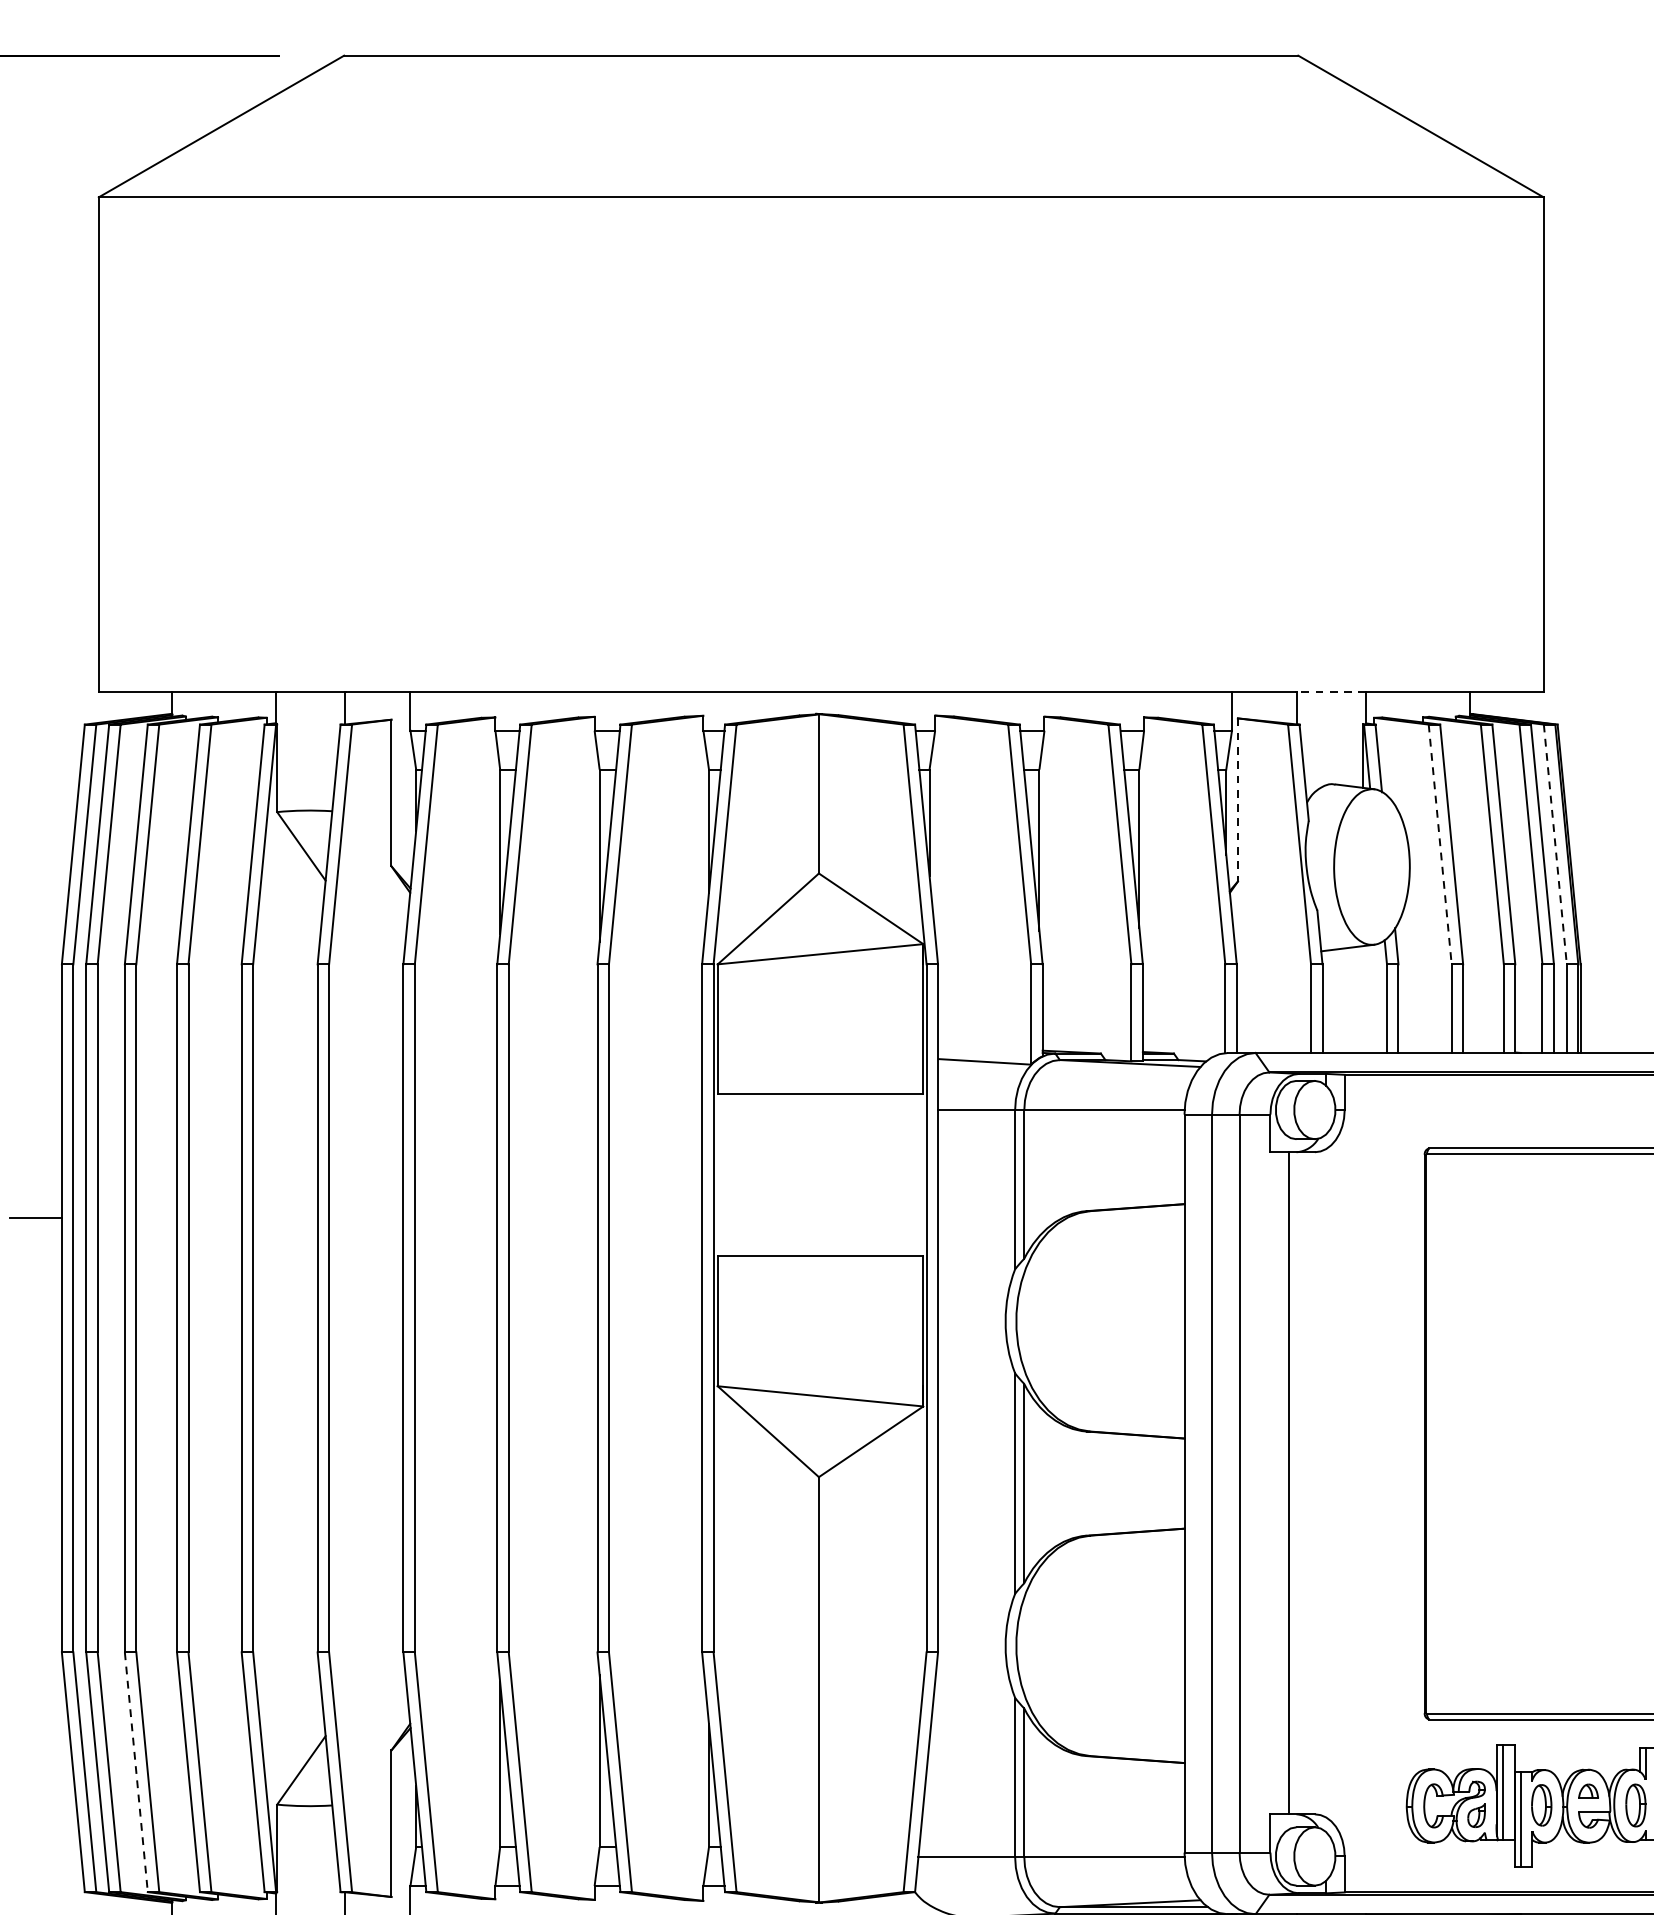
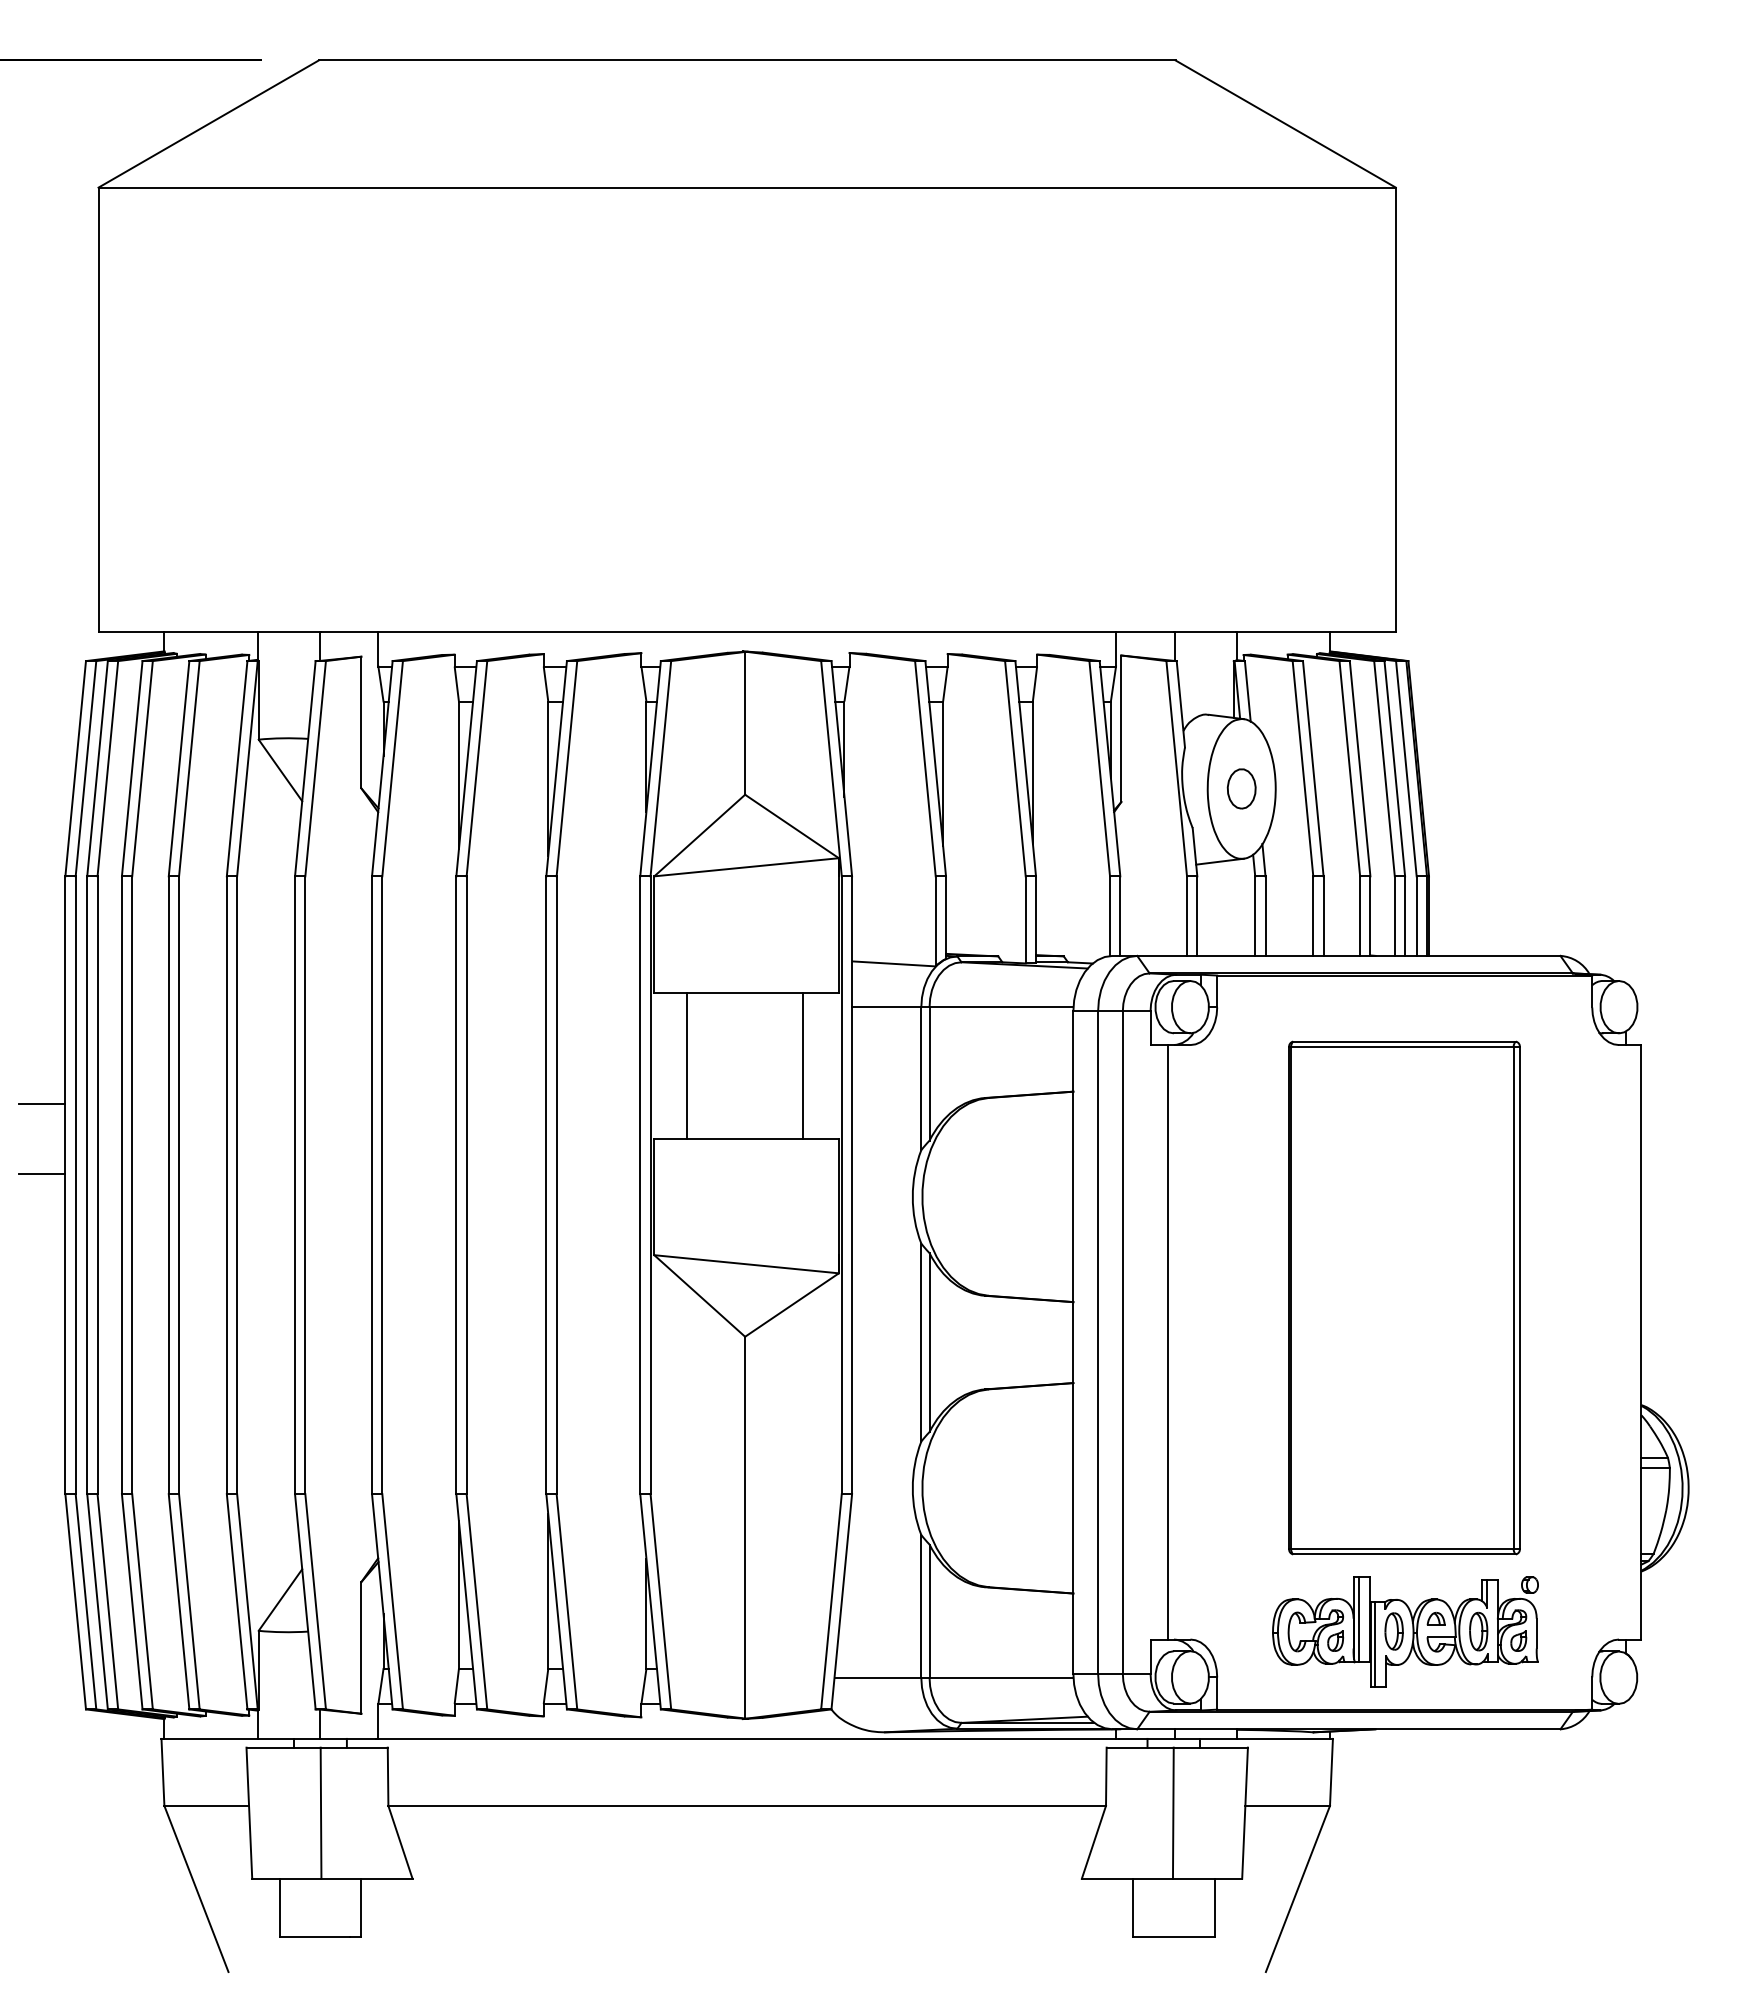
line: (1331, 691) -> (1205, 631), dashed -> solid
line: (1238, 800) -> (1121, 729), dashed -> solid
line: (1440, 845) -> (1303, 769), dashed -> solid
line: (1555, 845) -> (1406, 769), dashed -> solid
part: (1371, 866) -> (1241, 788), added
line: (754, 1175) -> (687, 1065), added
line: (882, 1175) -> (802, 1065), added
line: (36, 1295) -> (42, 1173), added
line: (136, 1773) -> (132, 1602), dashed -> solid

